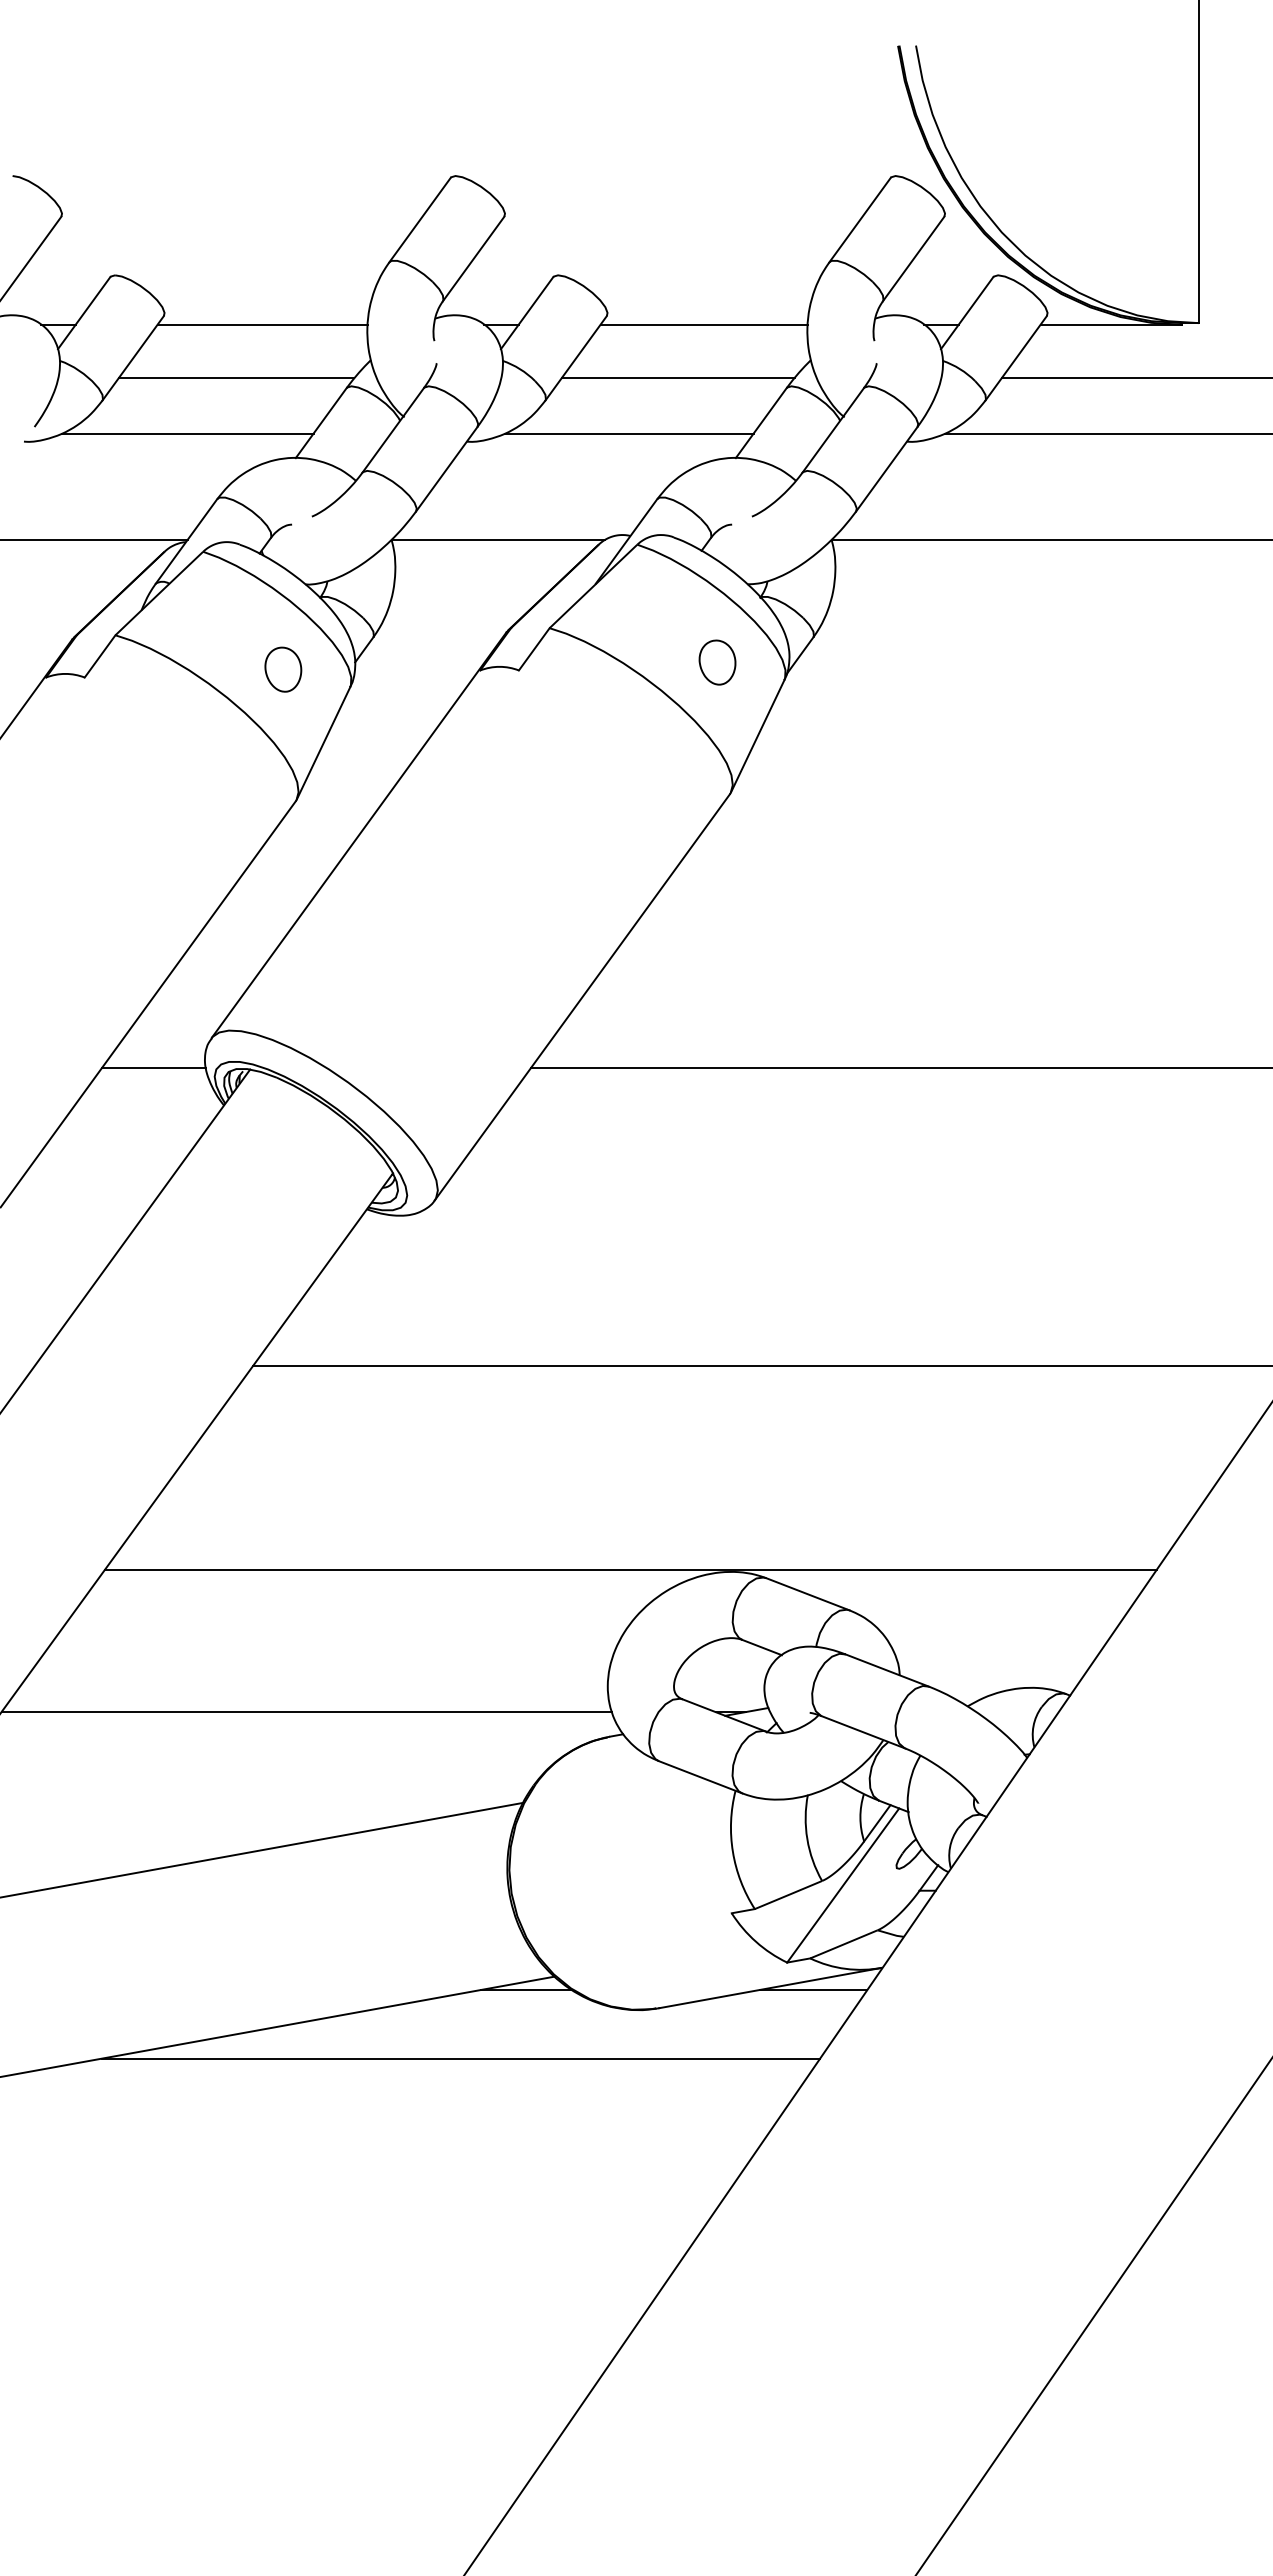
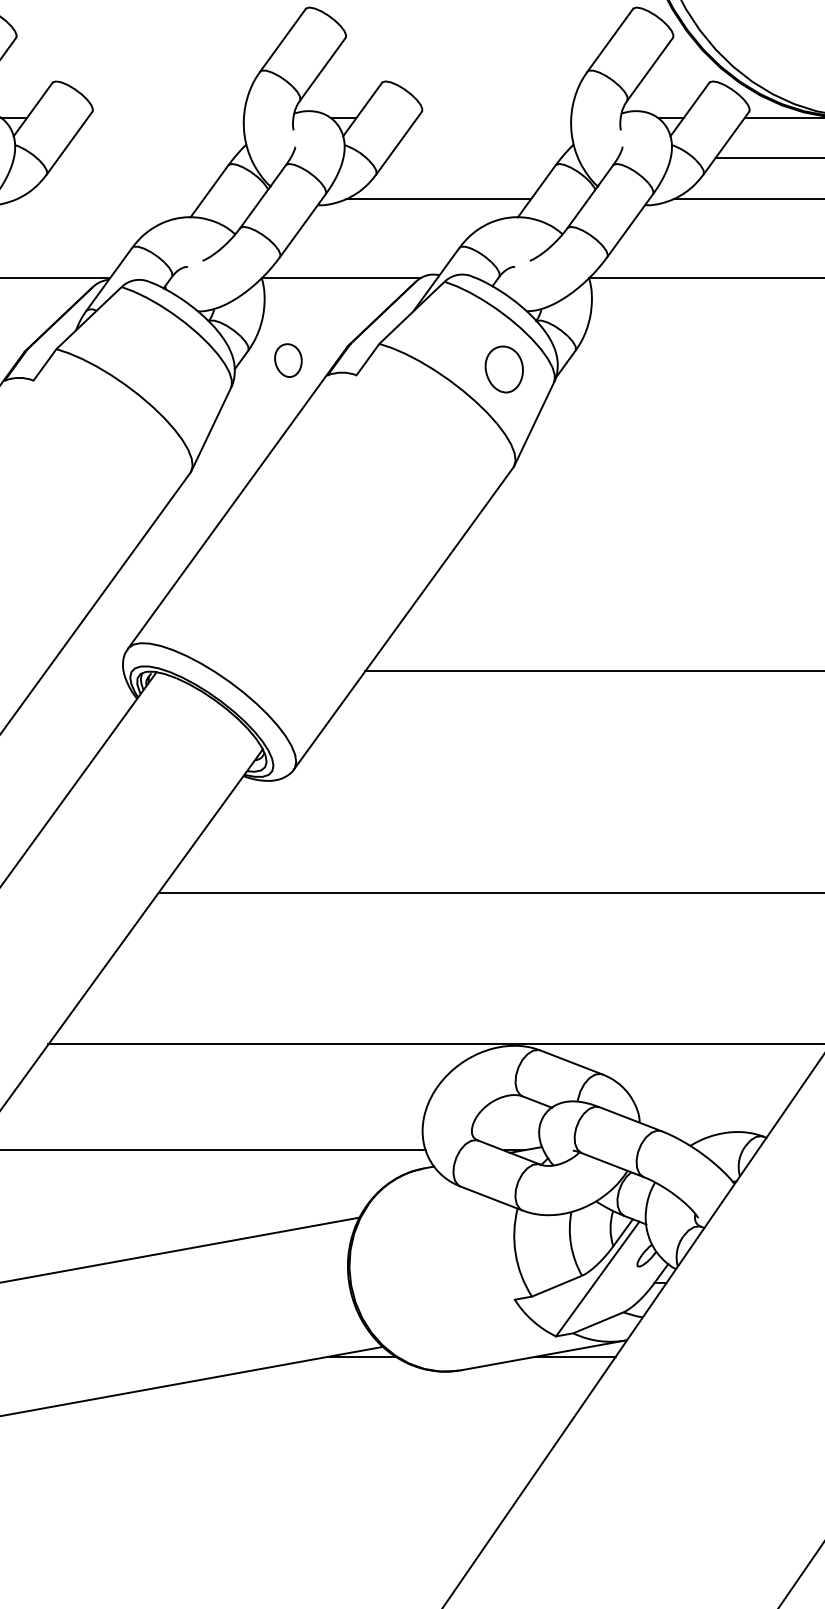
line: (262, 324) -> (165, 118), removed
line: (703, 324) -> (493, 118), removed
line: (236, 378) -> (146, 158), removed
line: (677, 378) -> (474, 158), removed
line: (187, 433) -> (110, 199), removed
part: (717, 662) -> (504, 369), size x1.4
part: (283, 669) -> (288, 360), moved
line: (153, 1068) -> (84, 671), removed
line: (461, 2058) -> (313, 1407), removed

